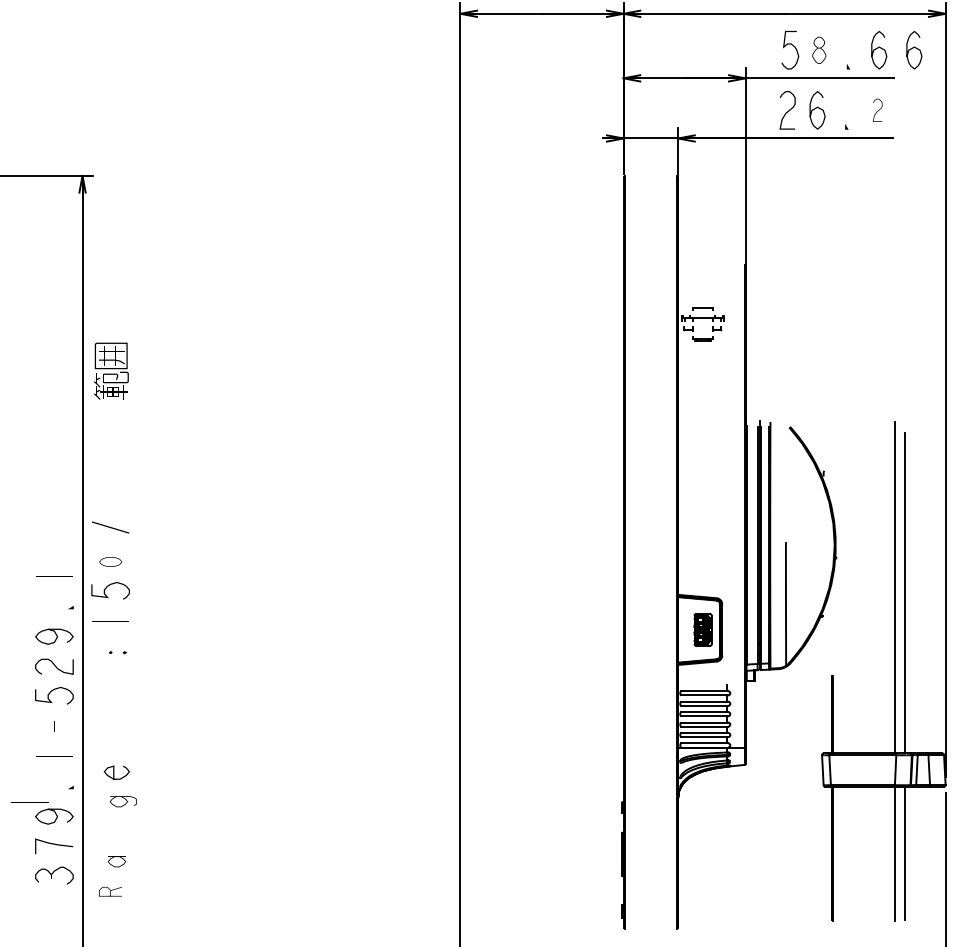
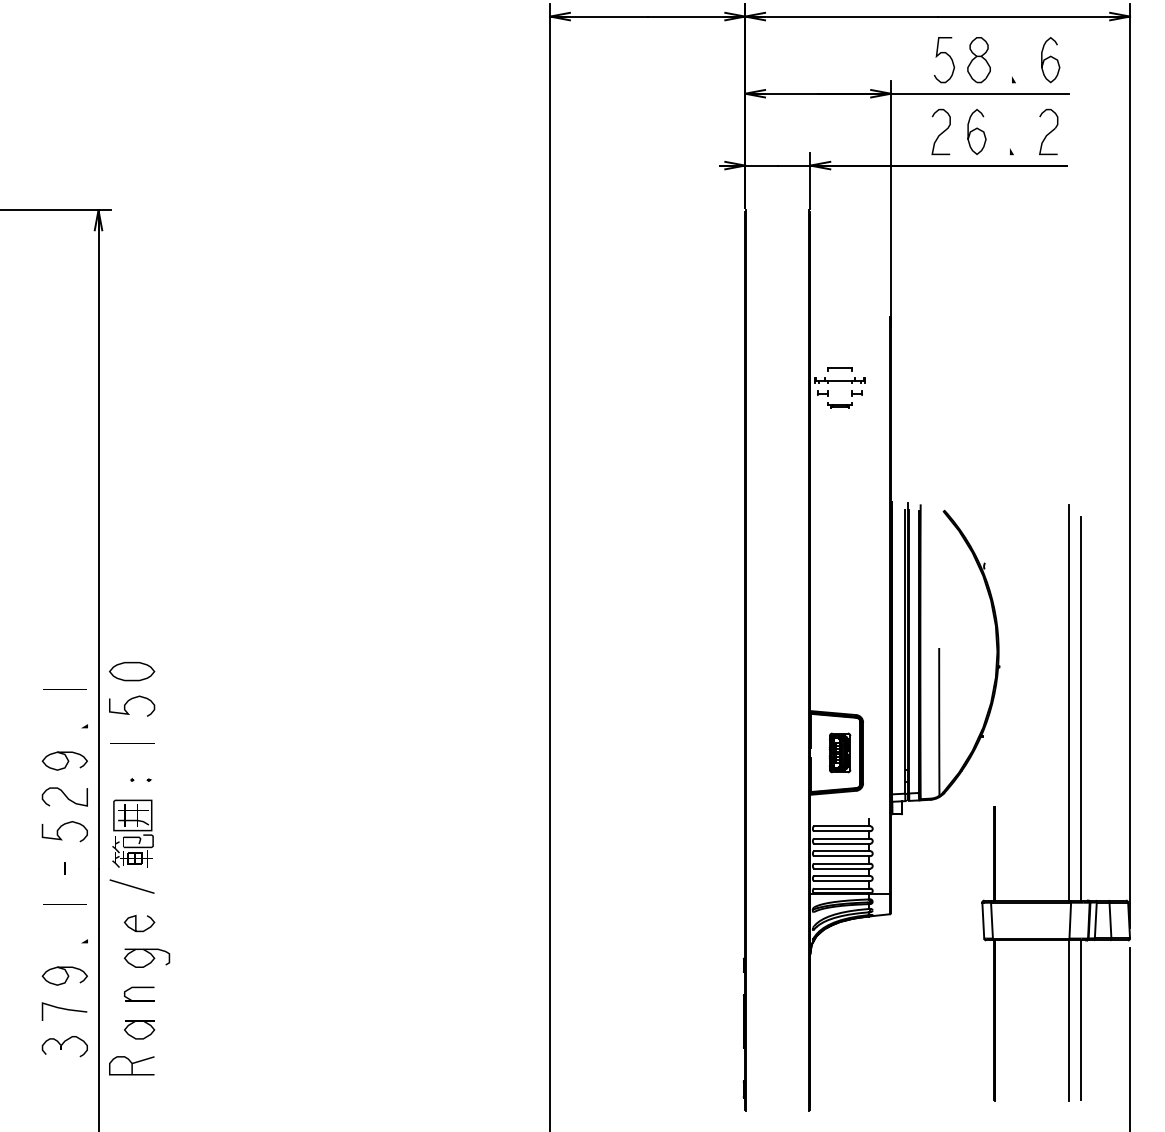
curve: (912, 48) -> (1090, 58), removed
part: (818, 50) -> (978, 60), size x1.43
part: (877, 109) -> (1048, 131), size x1.67
part: (110, 371) -> (132, 833), moved
line: (110, 527) -> (131, 886), moved
part: (110, 561) -> (132, 671), size x1.67
part: (123, 801) -> (147, 957), size x1.43
line: (29, 802) -> (35, 959), removed
part: (116, 831) -> (139, 993), added
part: (116, 861) -> (139, 1029), size x1.43
part: (110, 891) -> (131, 1065), size x1.67

